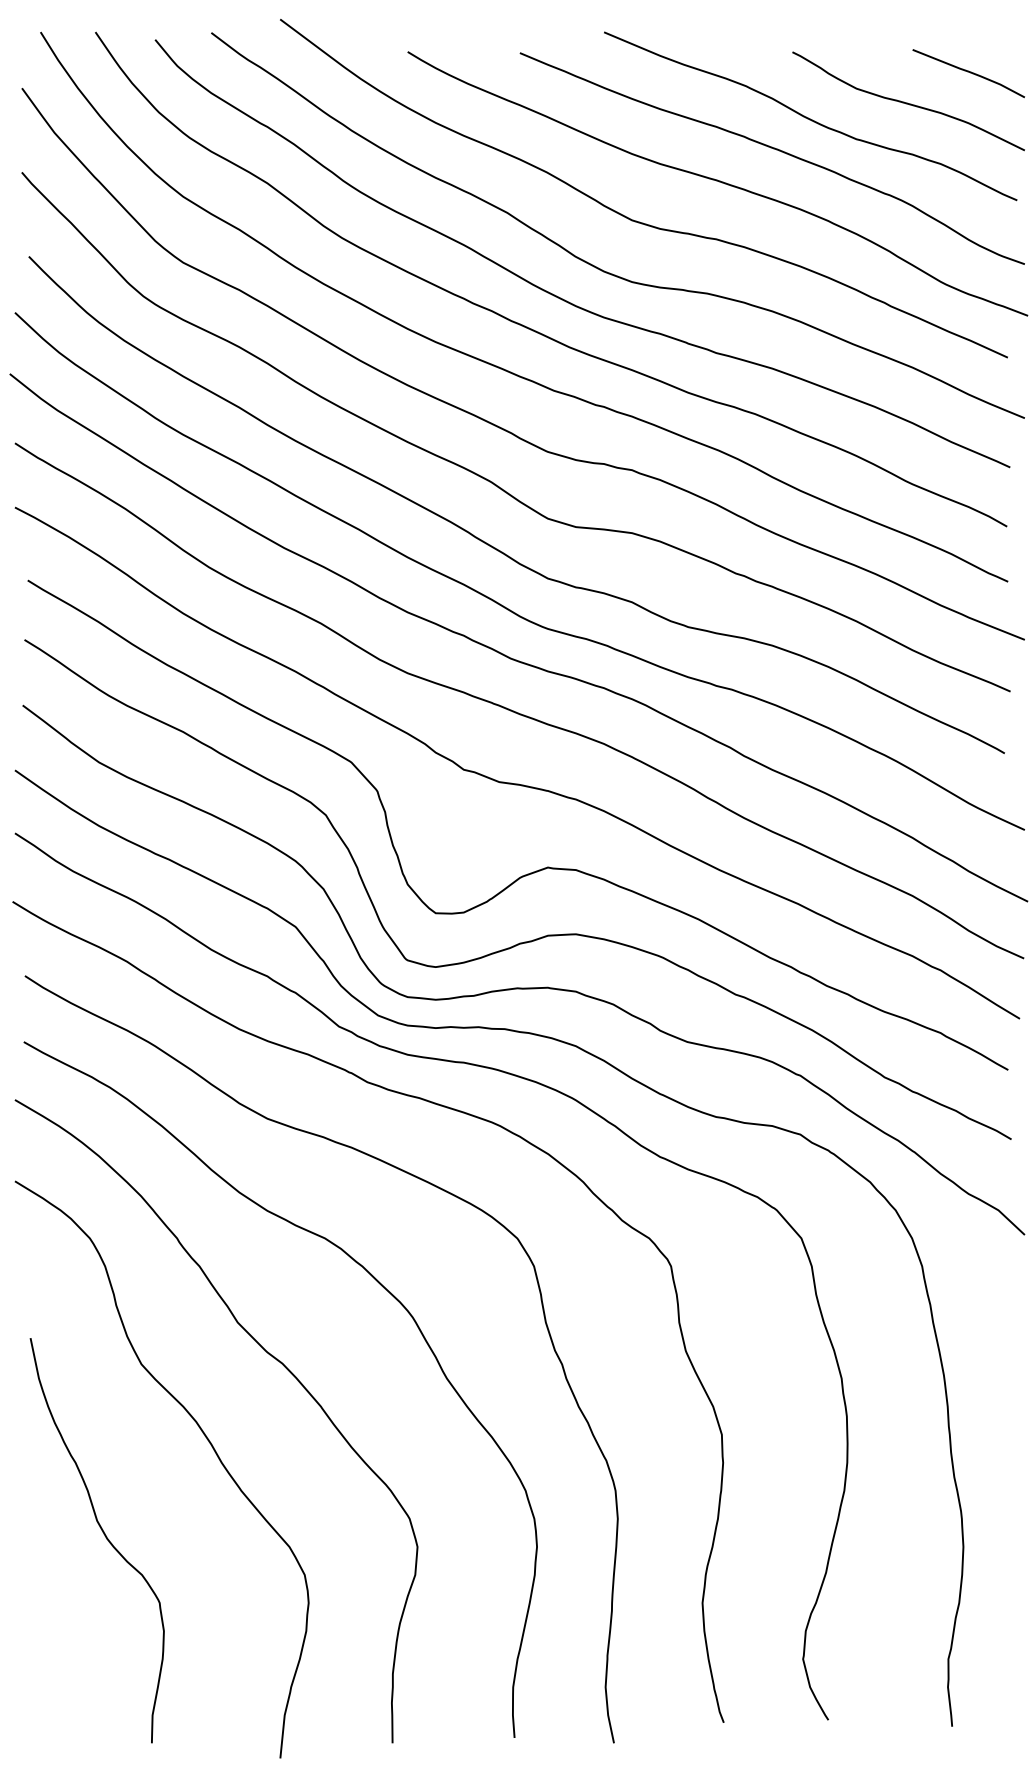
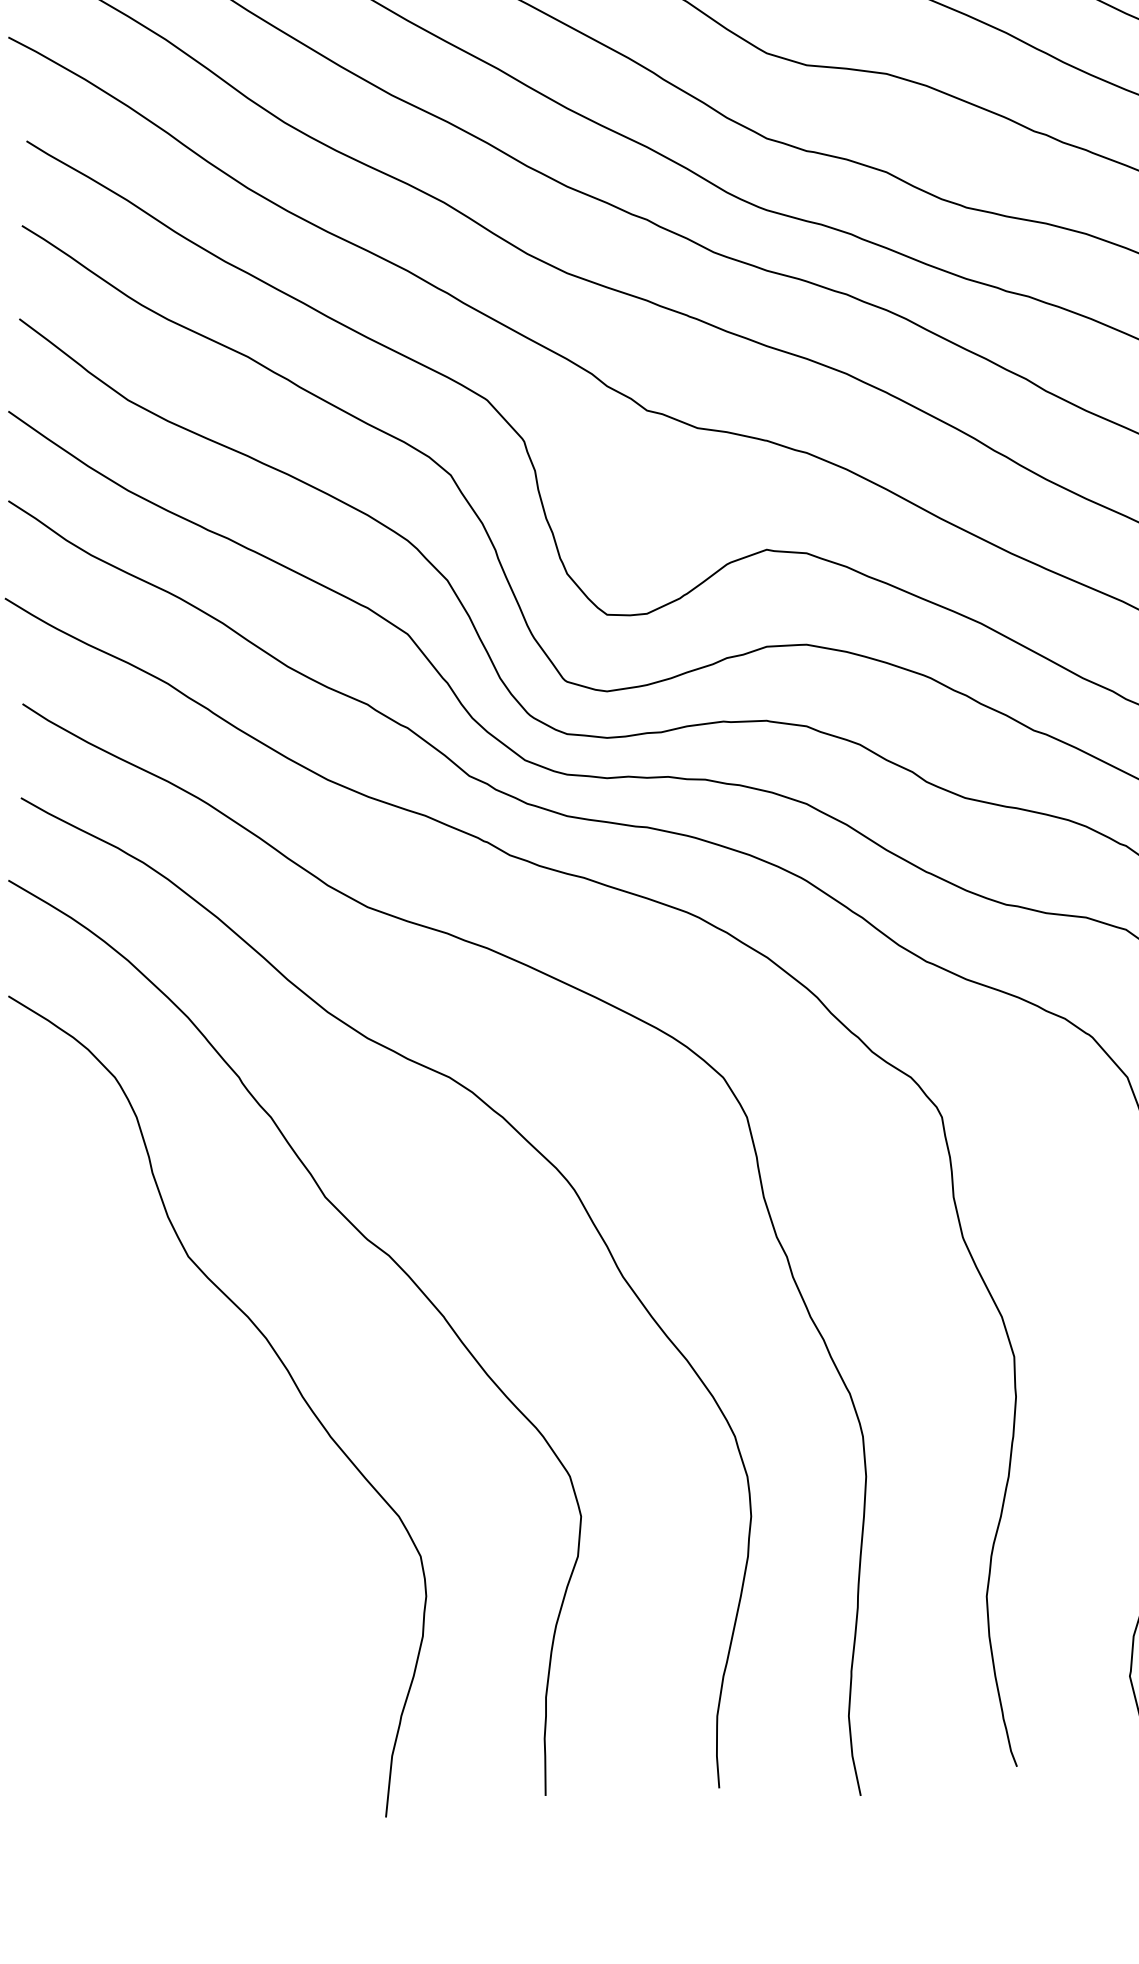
curve: (104, 1536) -> (135, 1501), removed

